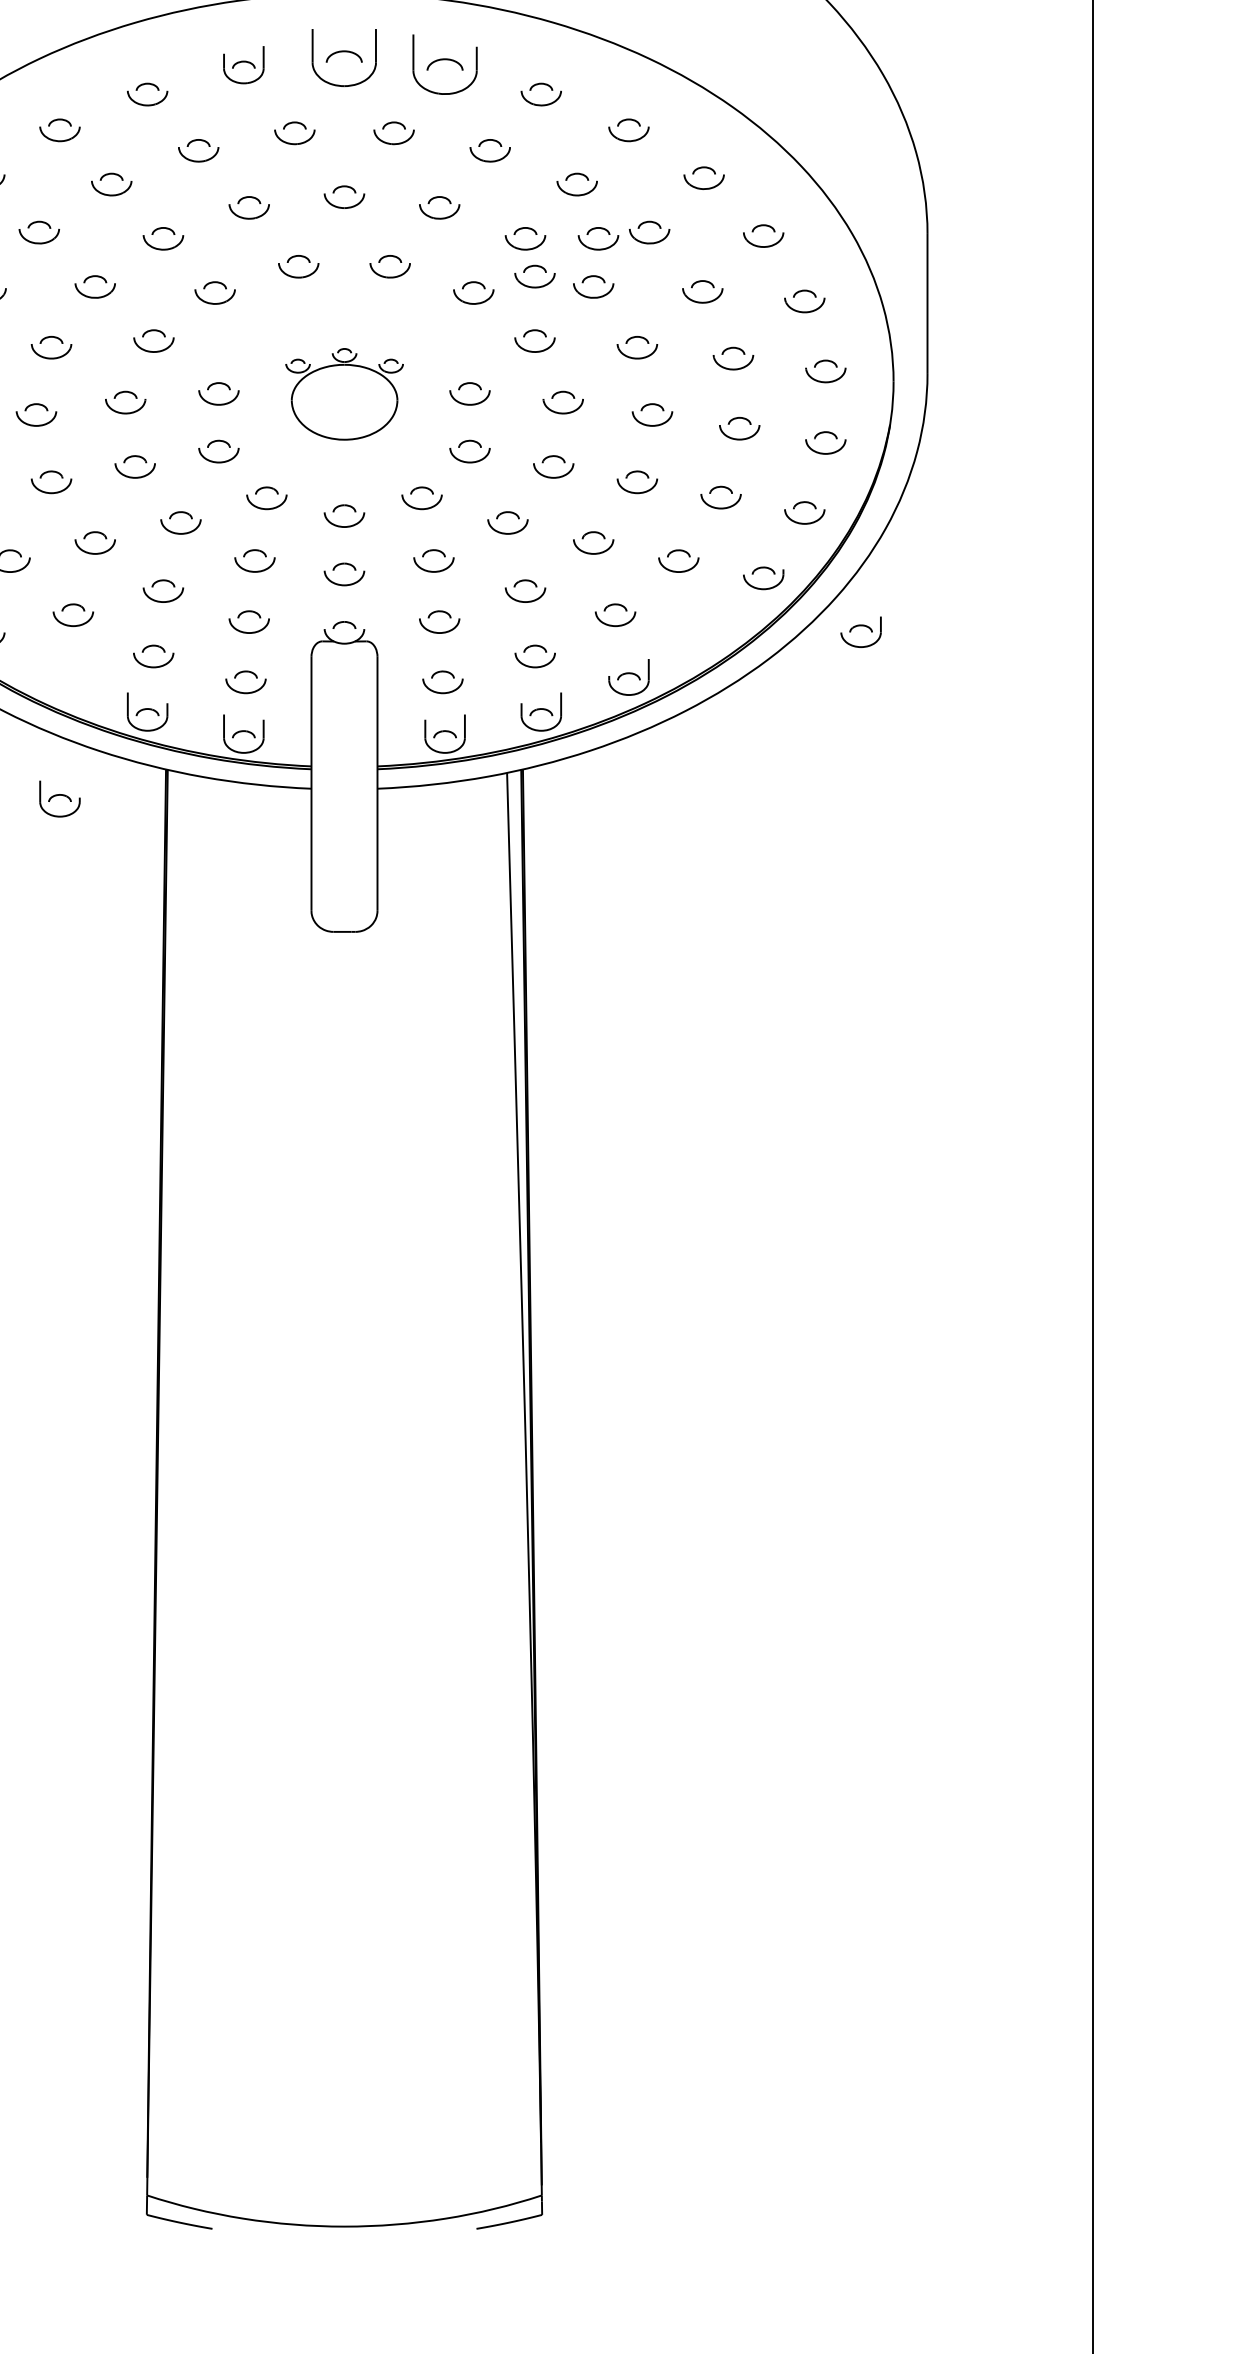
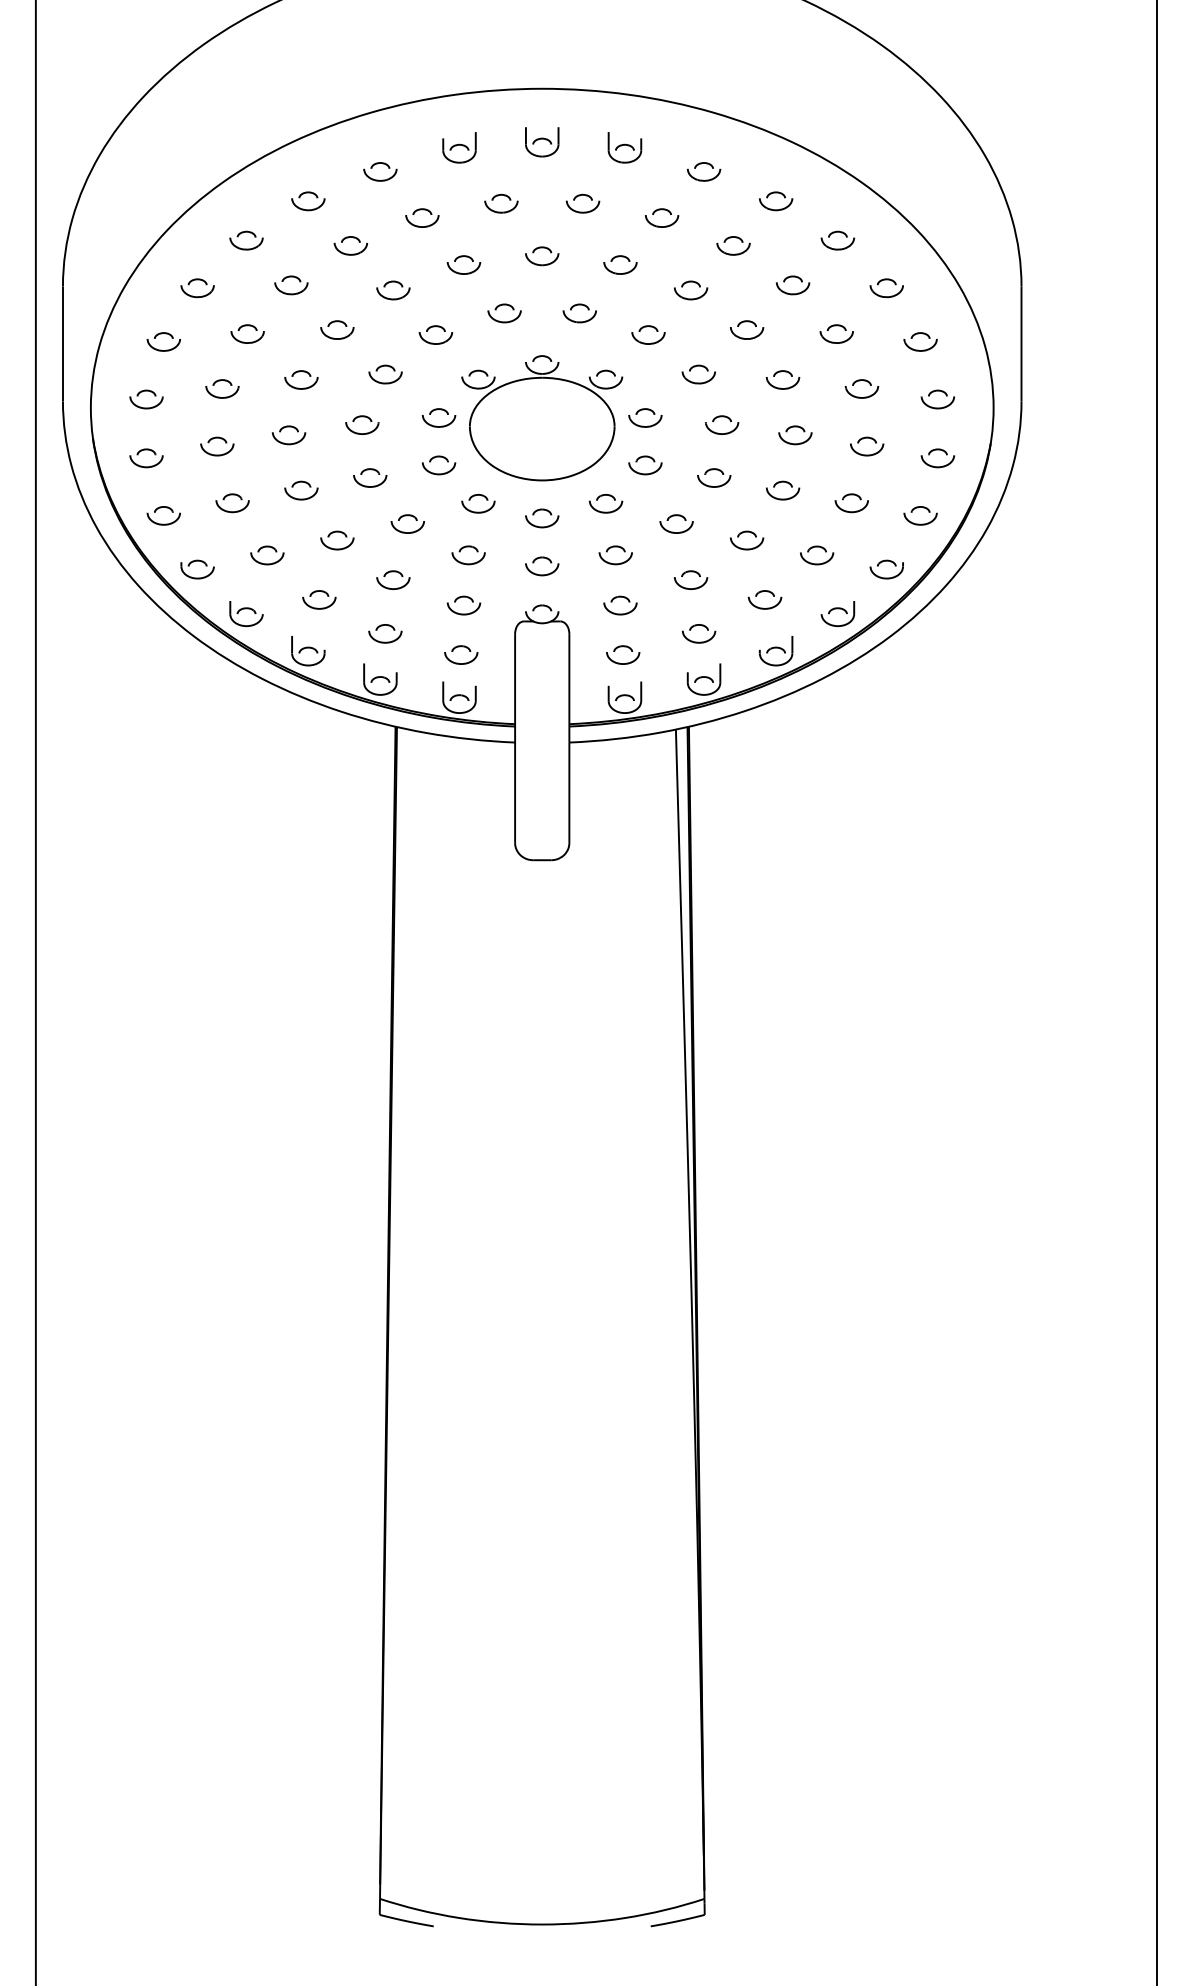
part: (344, 58) -> (542, 142), size x0.62
part: (444, 64) -> (624, 147), size x0.62
part: (599, 229) -> (751, 282), removed
part: (530, 268) -> (695, 314), removed
part: (344, 394) -> (542, 418), size x1.67
part: (860, 631) -> (837, 613), moved
part: (60, 799) -> (308, 651), moved

